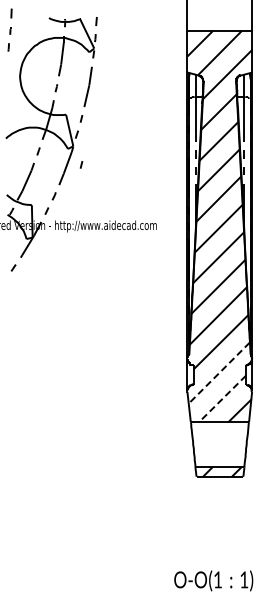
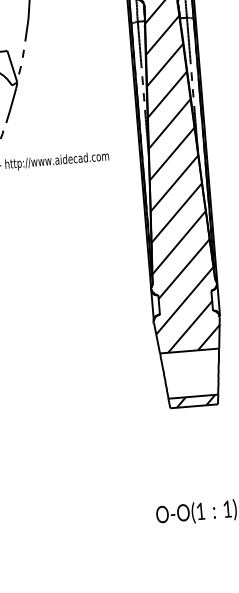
line: (81, 164) -> (27, 100), removed
line: (219, 373) -> (185, 301), dashed -> solid
line: (222, 399) -> (190, 327), dashed -> solid

